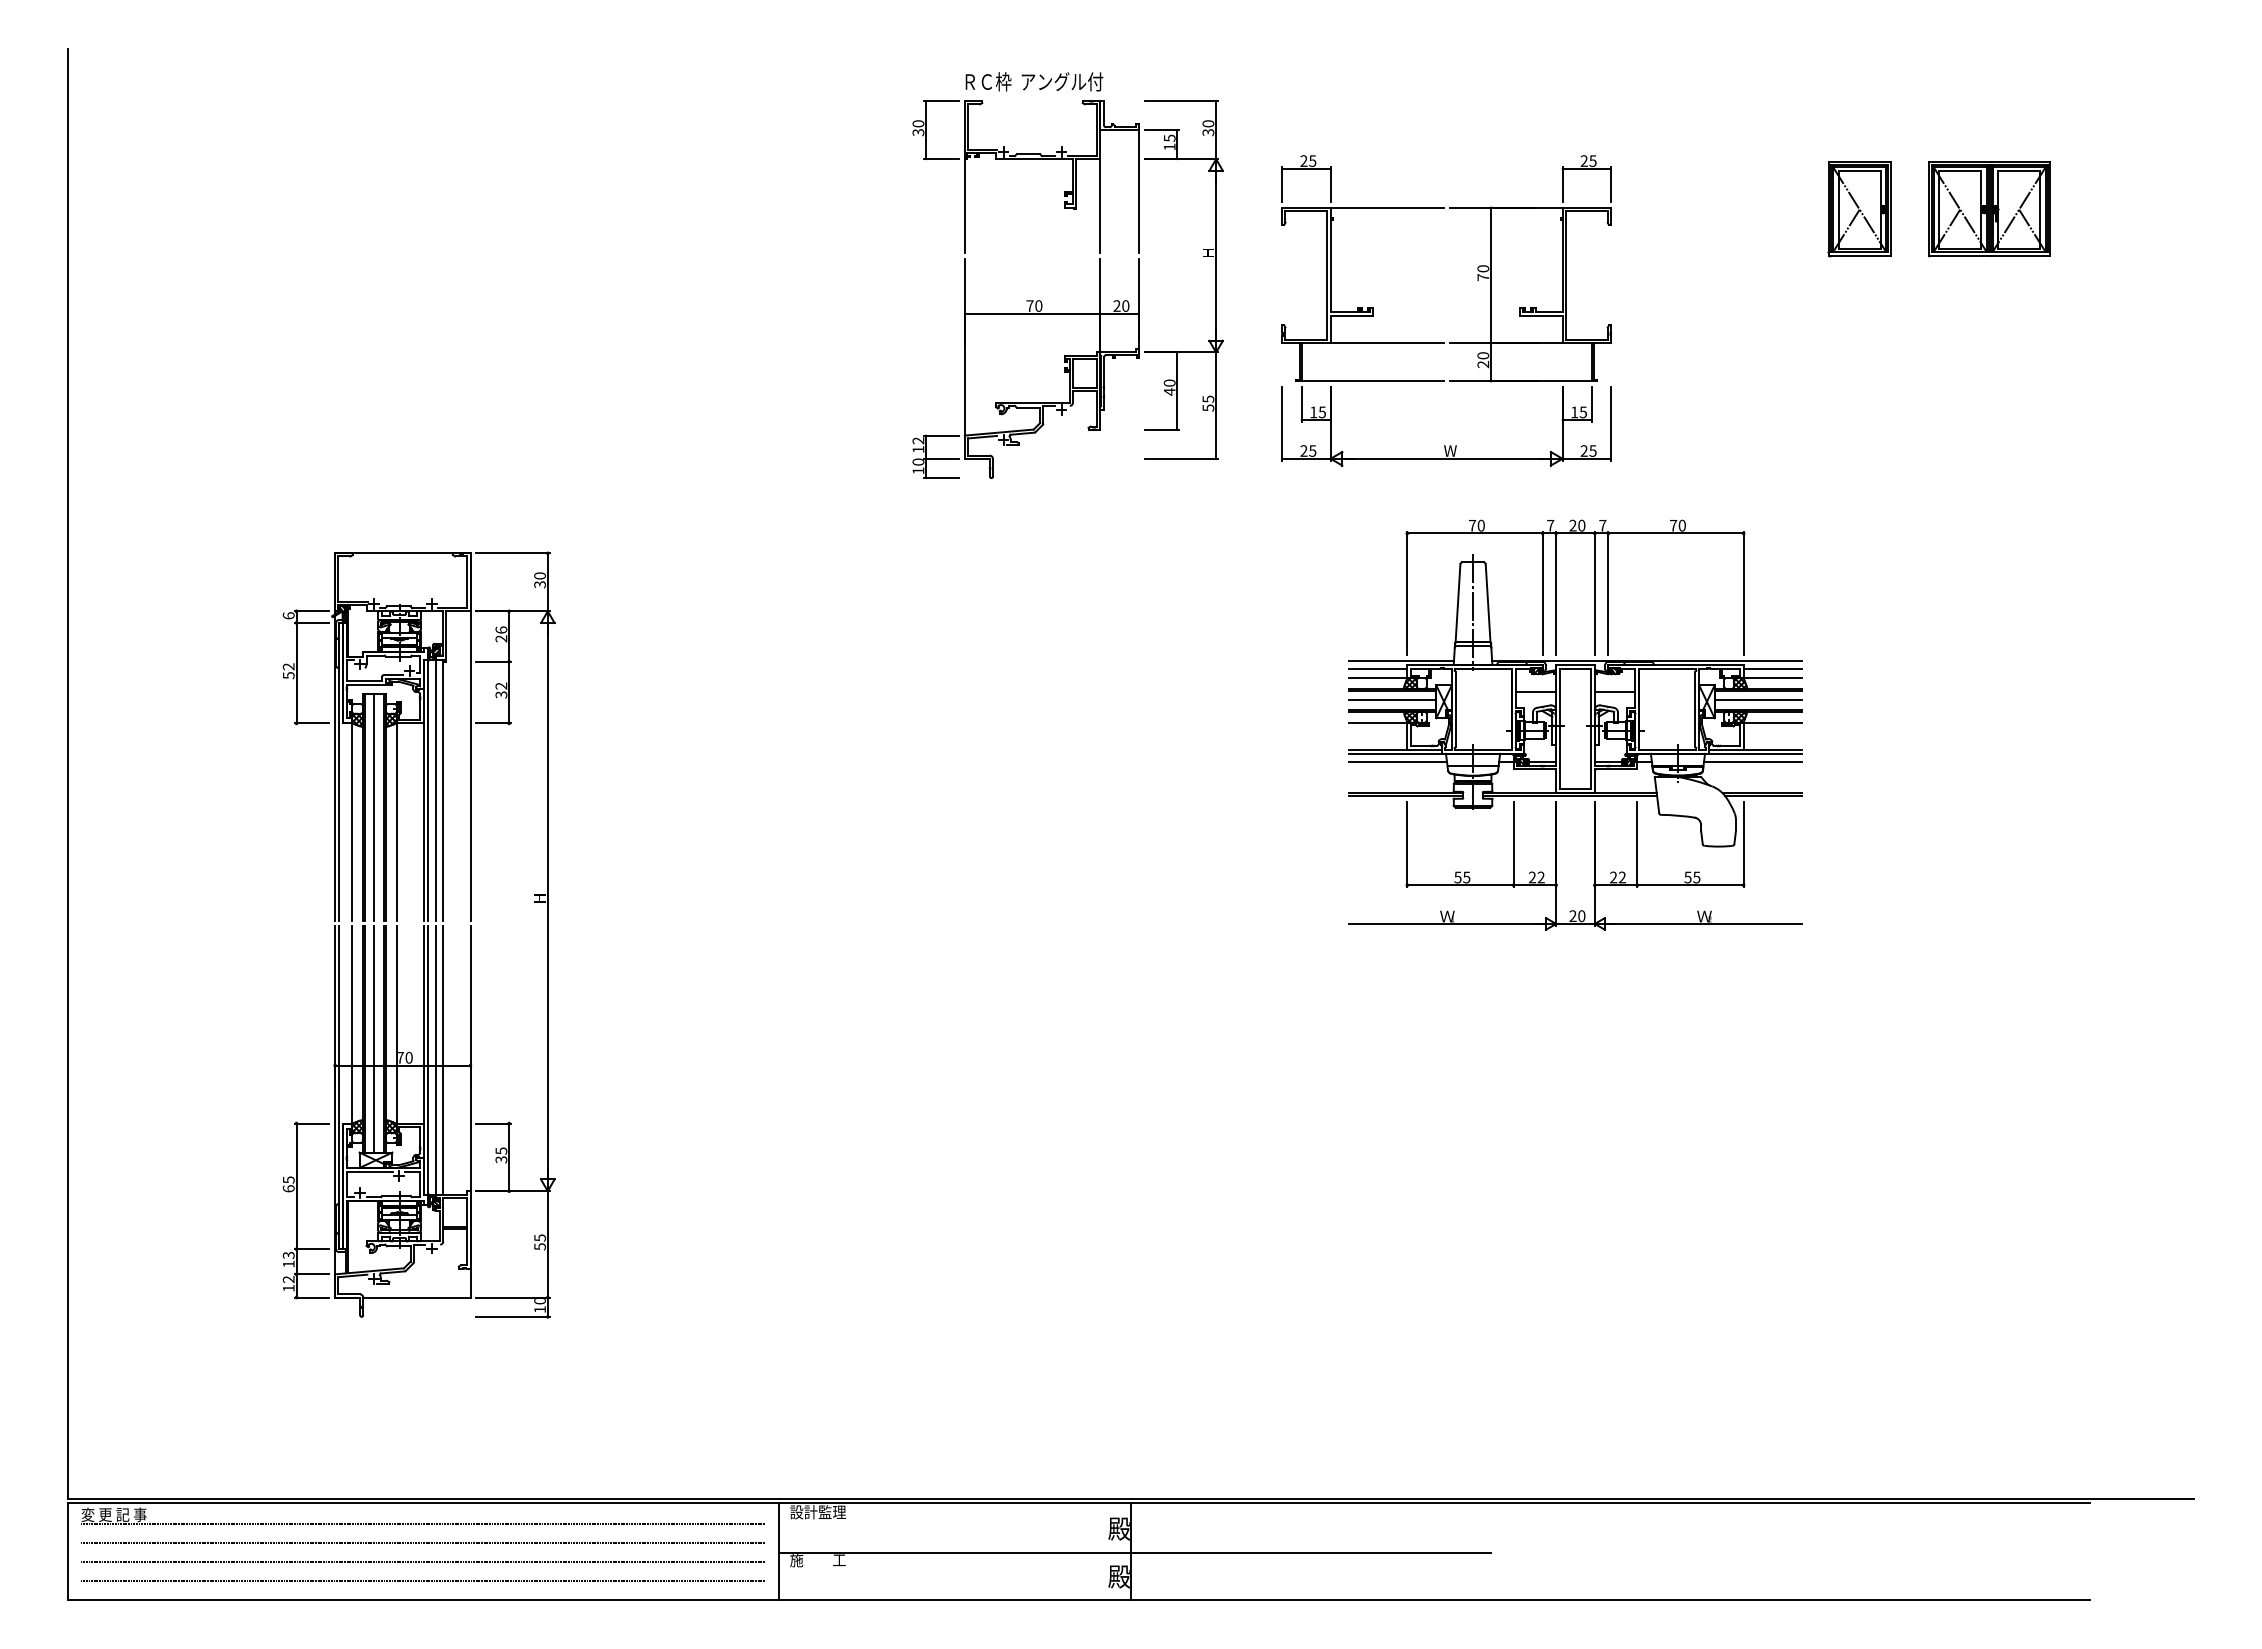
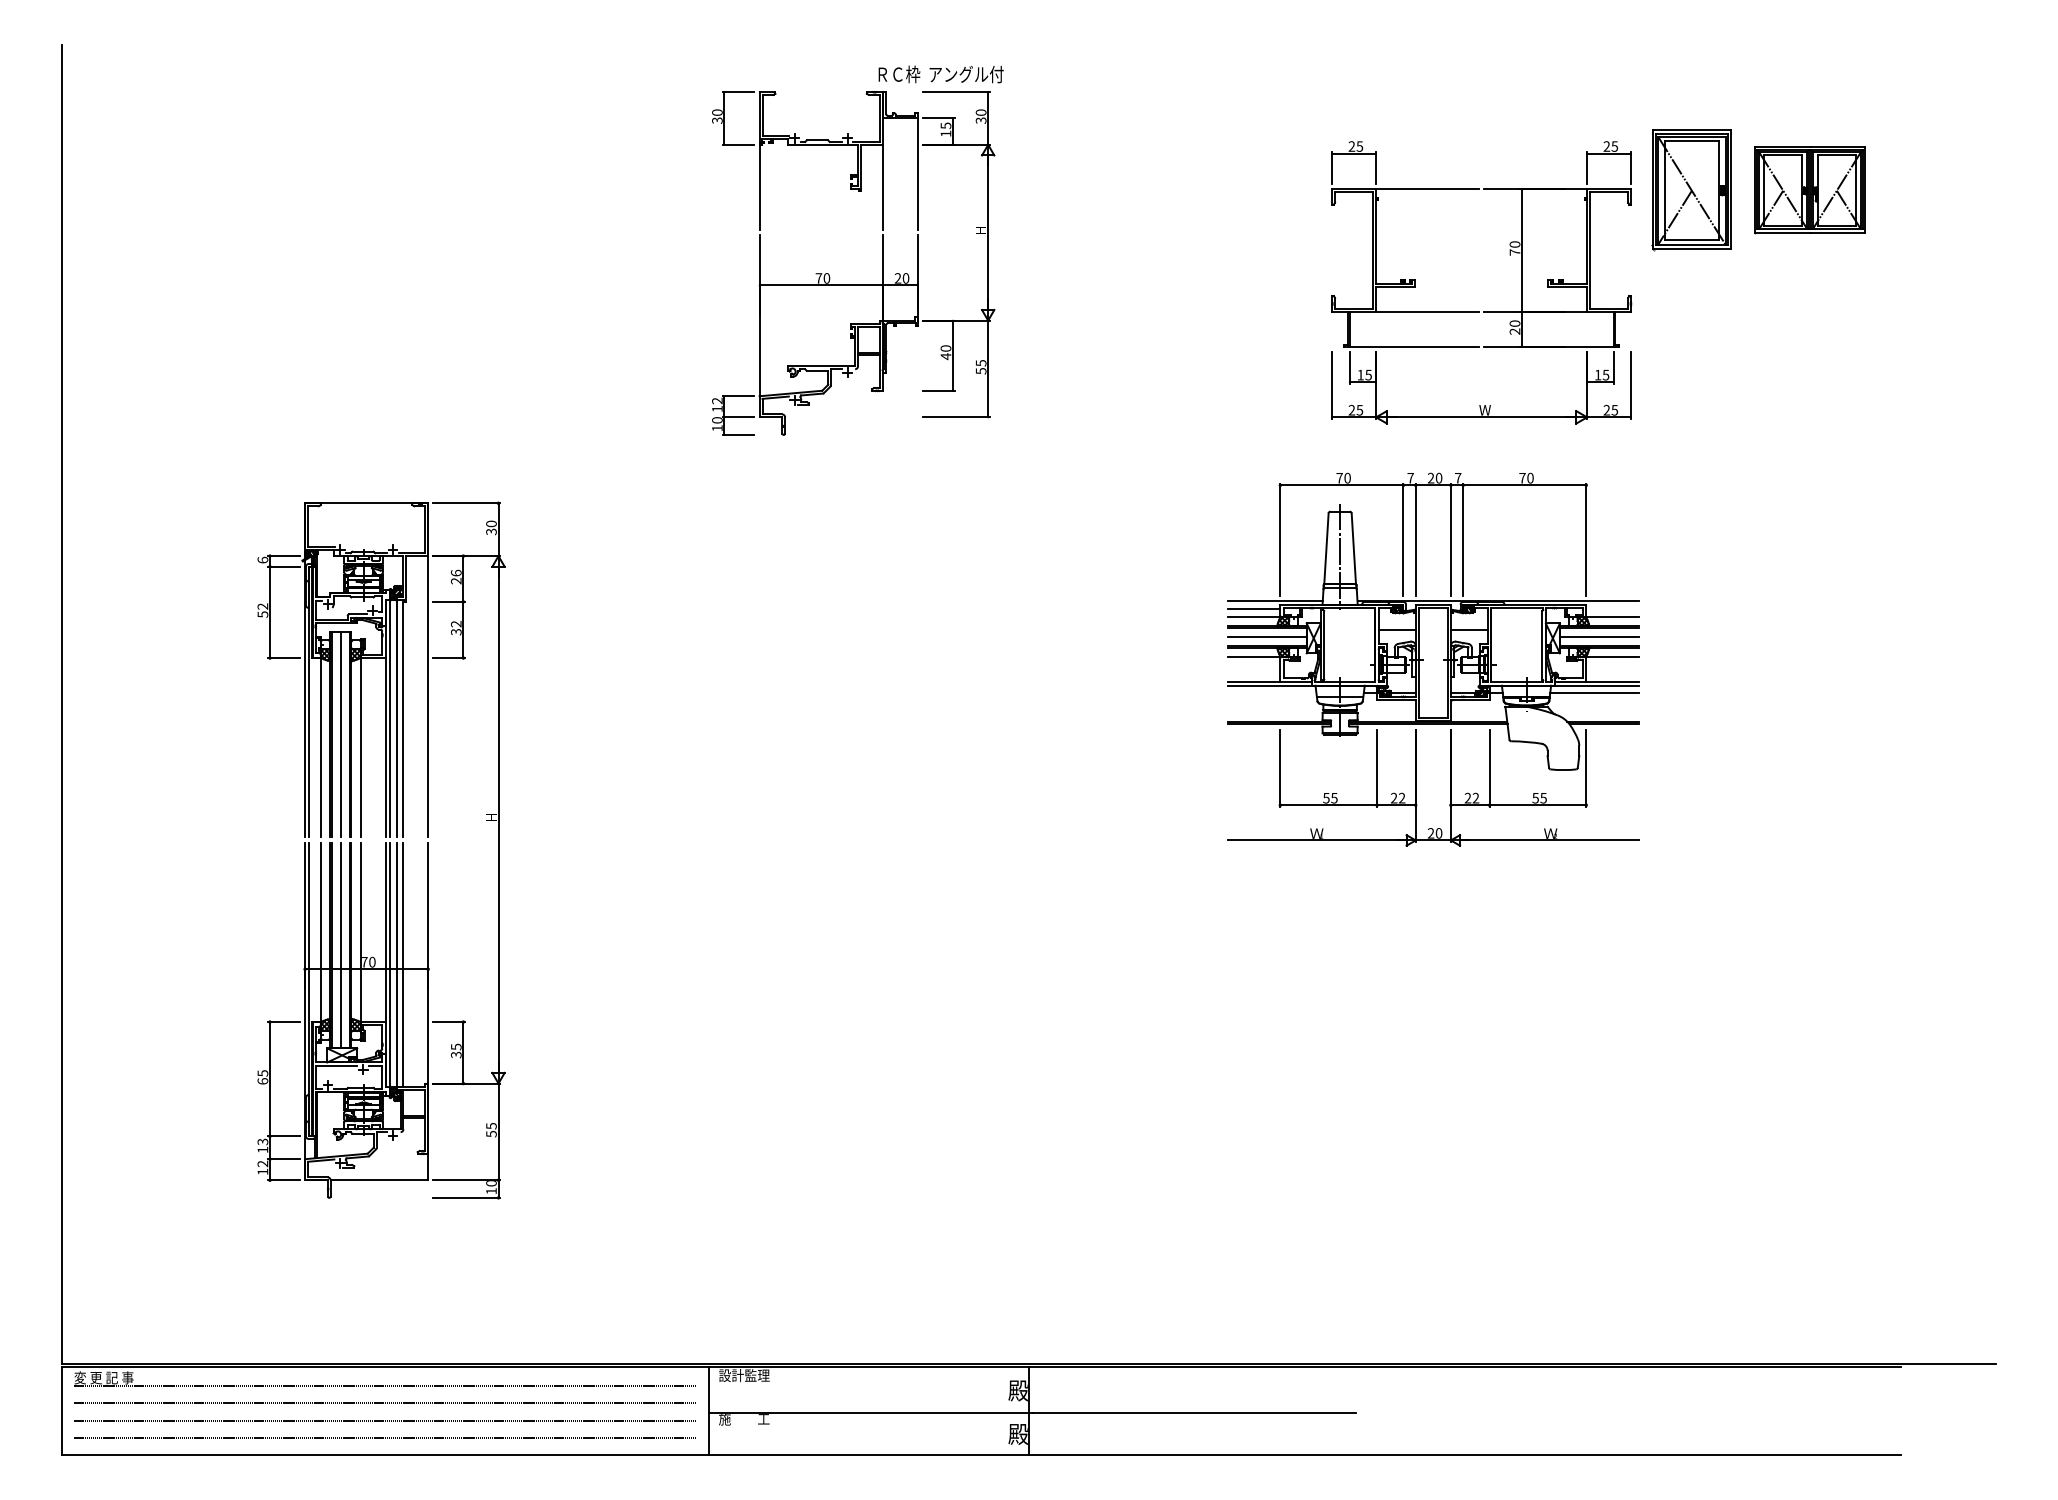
part: (1859, 209) -> (1691, 190), size x1.4
part: (1067, 313) -> (852, 285), moved
part: (1444, 342) -> (1479, 311), moved
line: (1772, 669) -> (1612, 609), removed
line: (1397, 761) -> (1271, 692), removed

